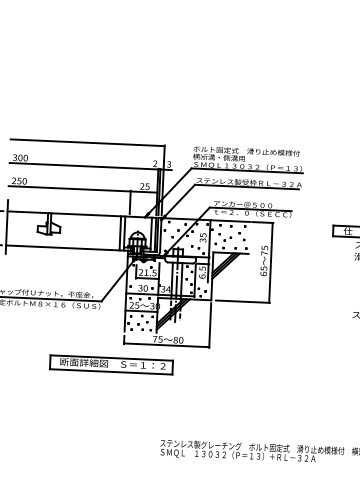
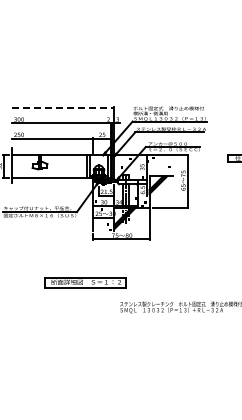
line: (88, 142) -> (63, 107), solid -> dashed
part: (111, 364) -> (85, 282), moved

